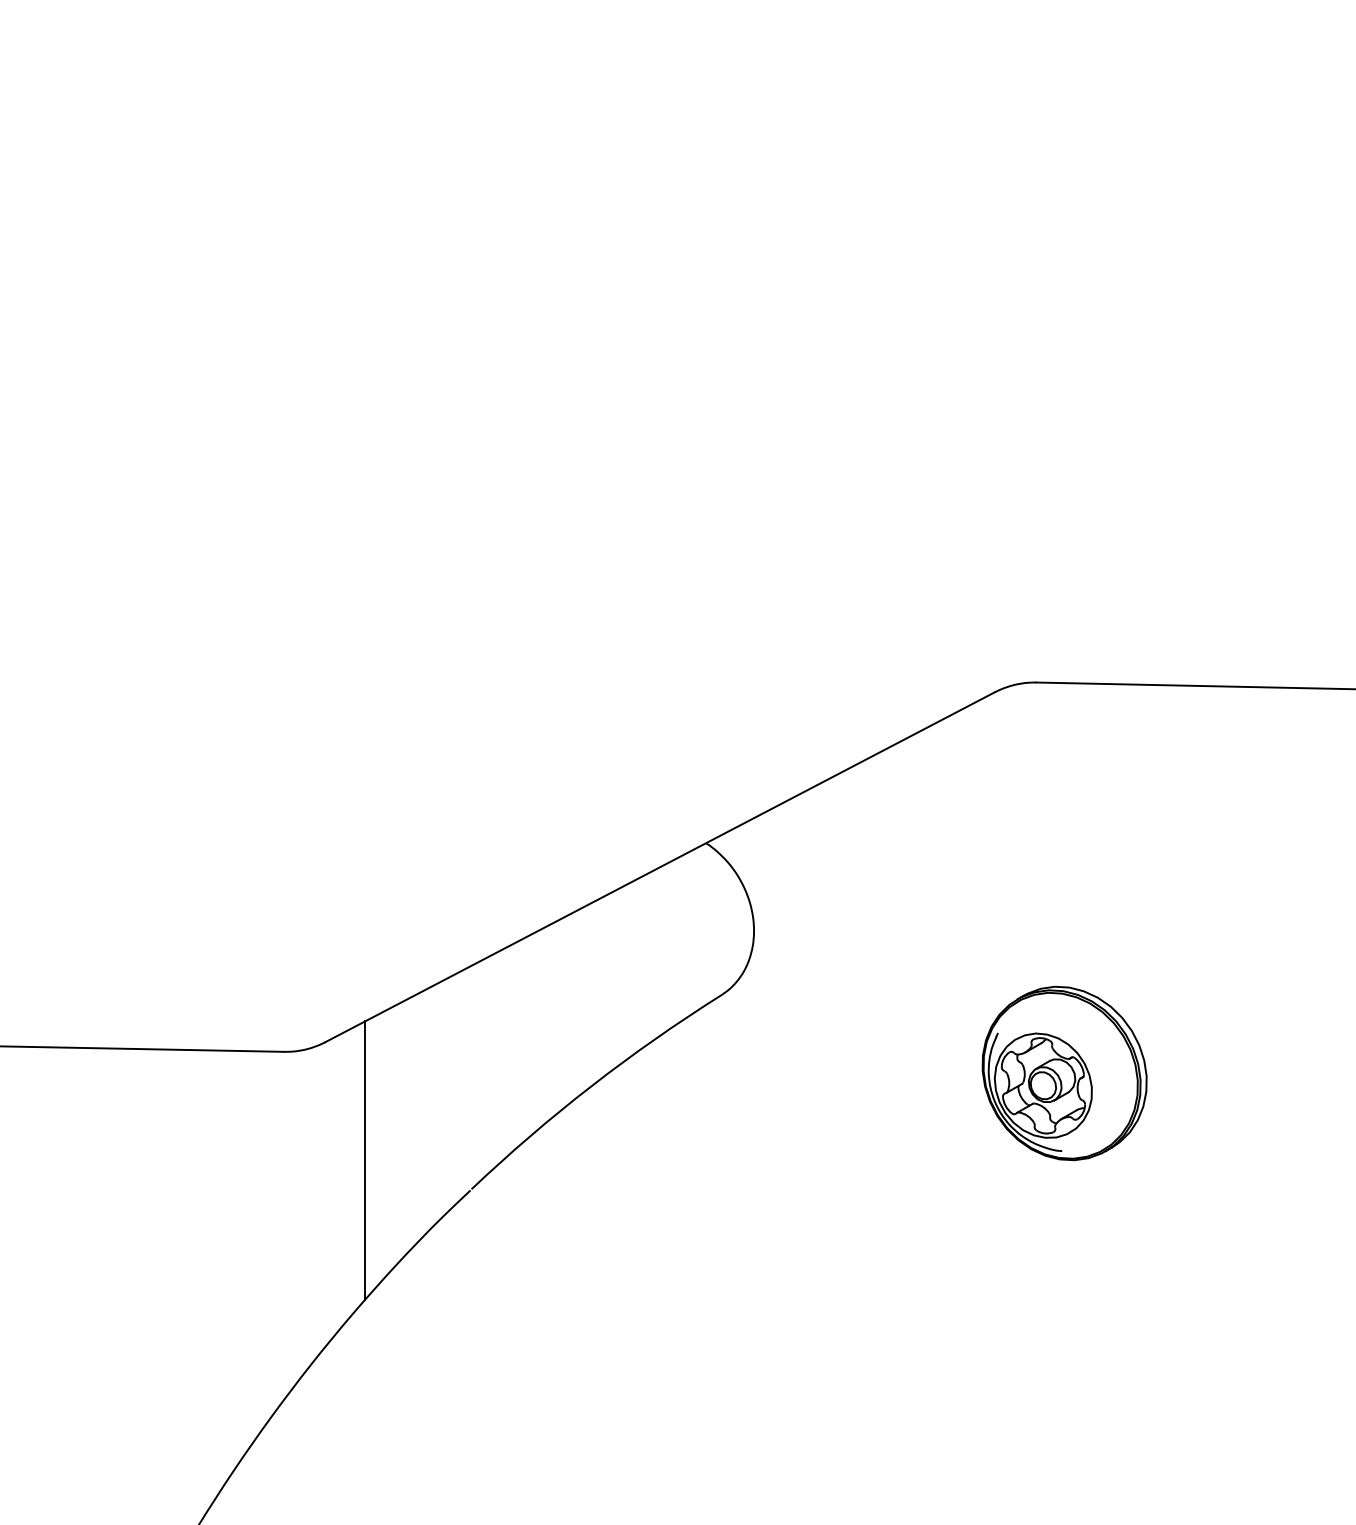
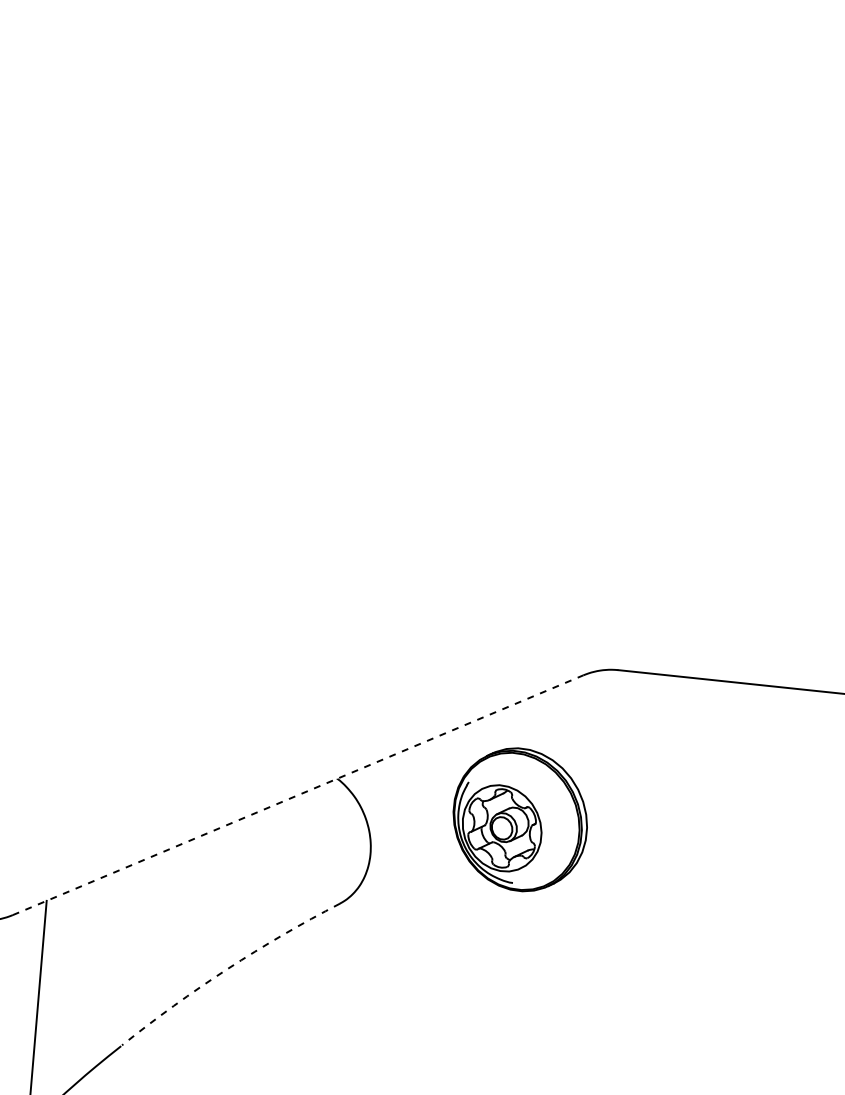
line: (660, 867) -> (298, 795), solid -> dashed
part: (1064, 1073) -> (520, 819), moved
arc: (591, 1085) -> (227, 968), solid -> dashed

